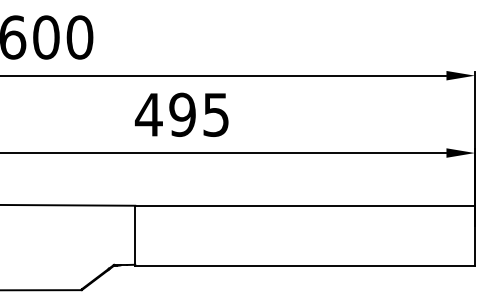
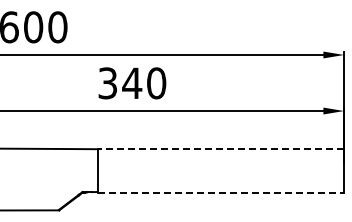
text: (181, 115) -> (131, 83), 495 -> 340
line: (304, 206) -> (220, 149), solid -> dashed
line: (305, 265) -> (221, 192), solid -> dashed

